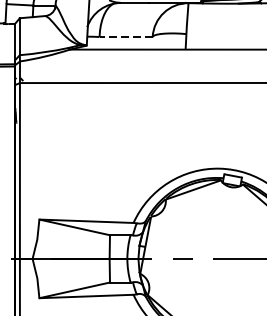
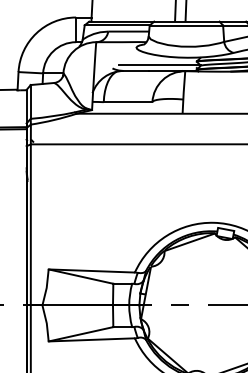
line: (125, 37) -> (127, 102), dashed -> solid

